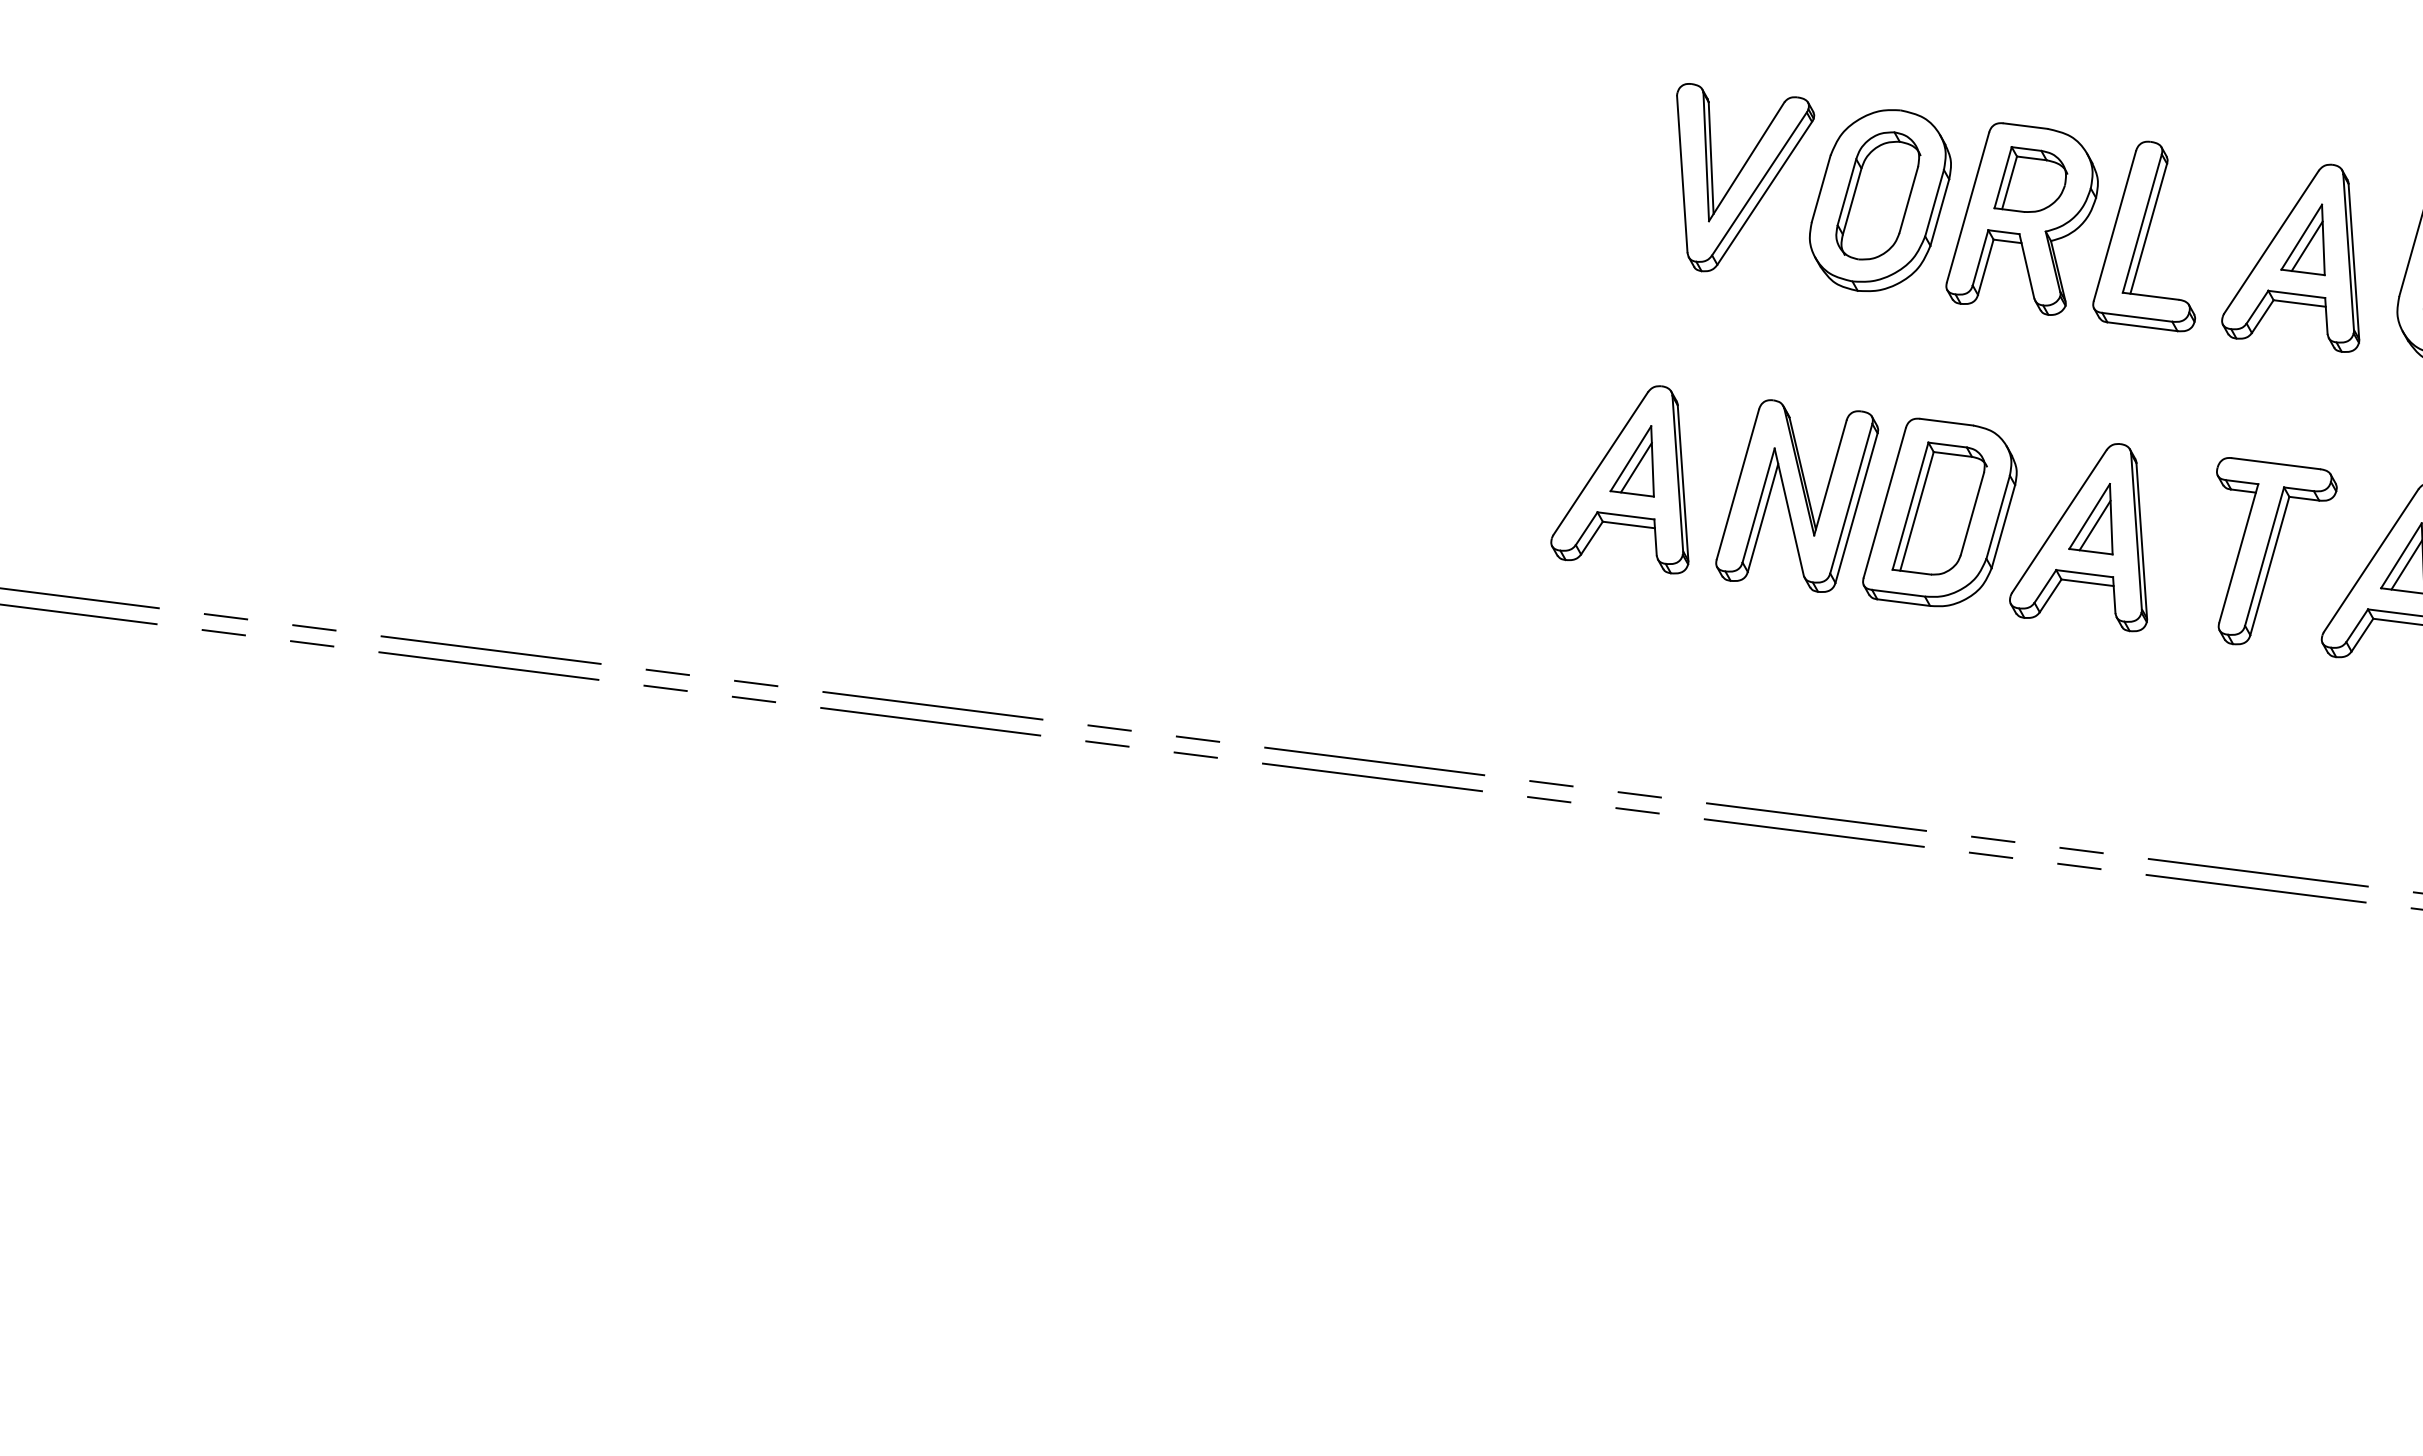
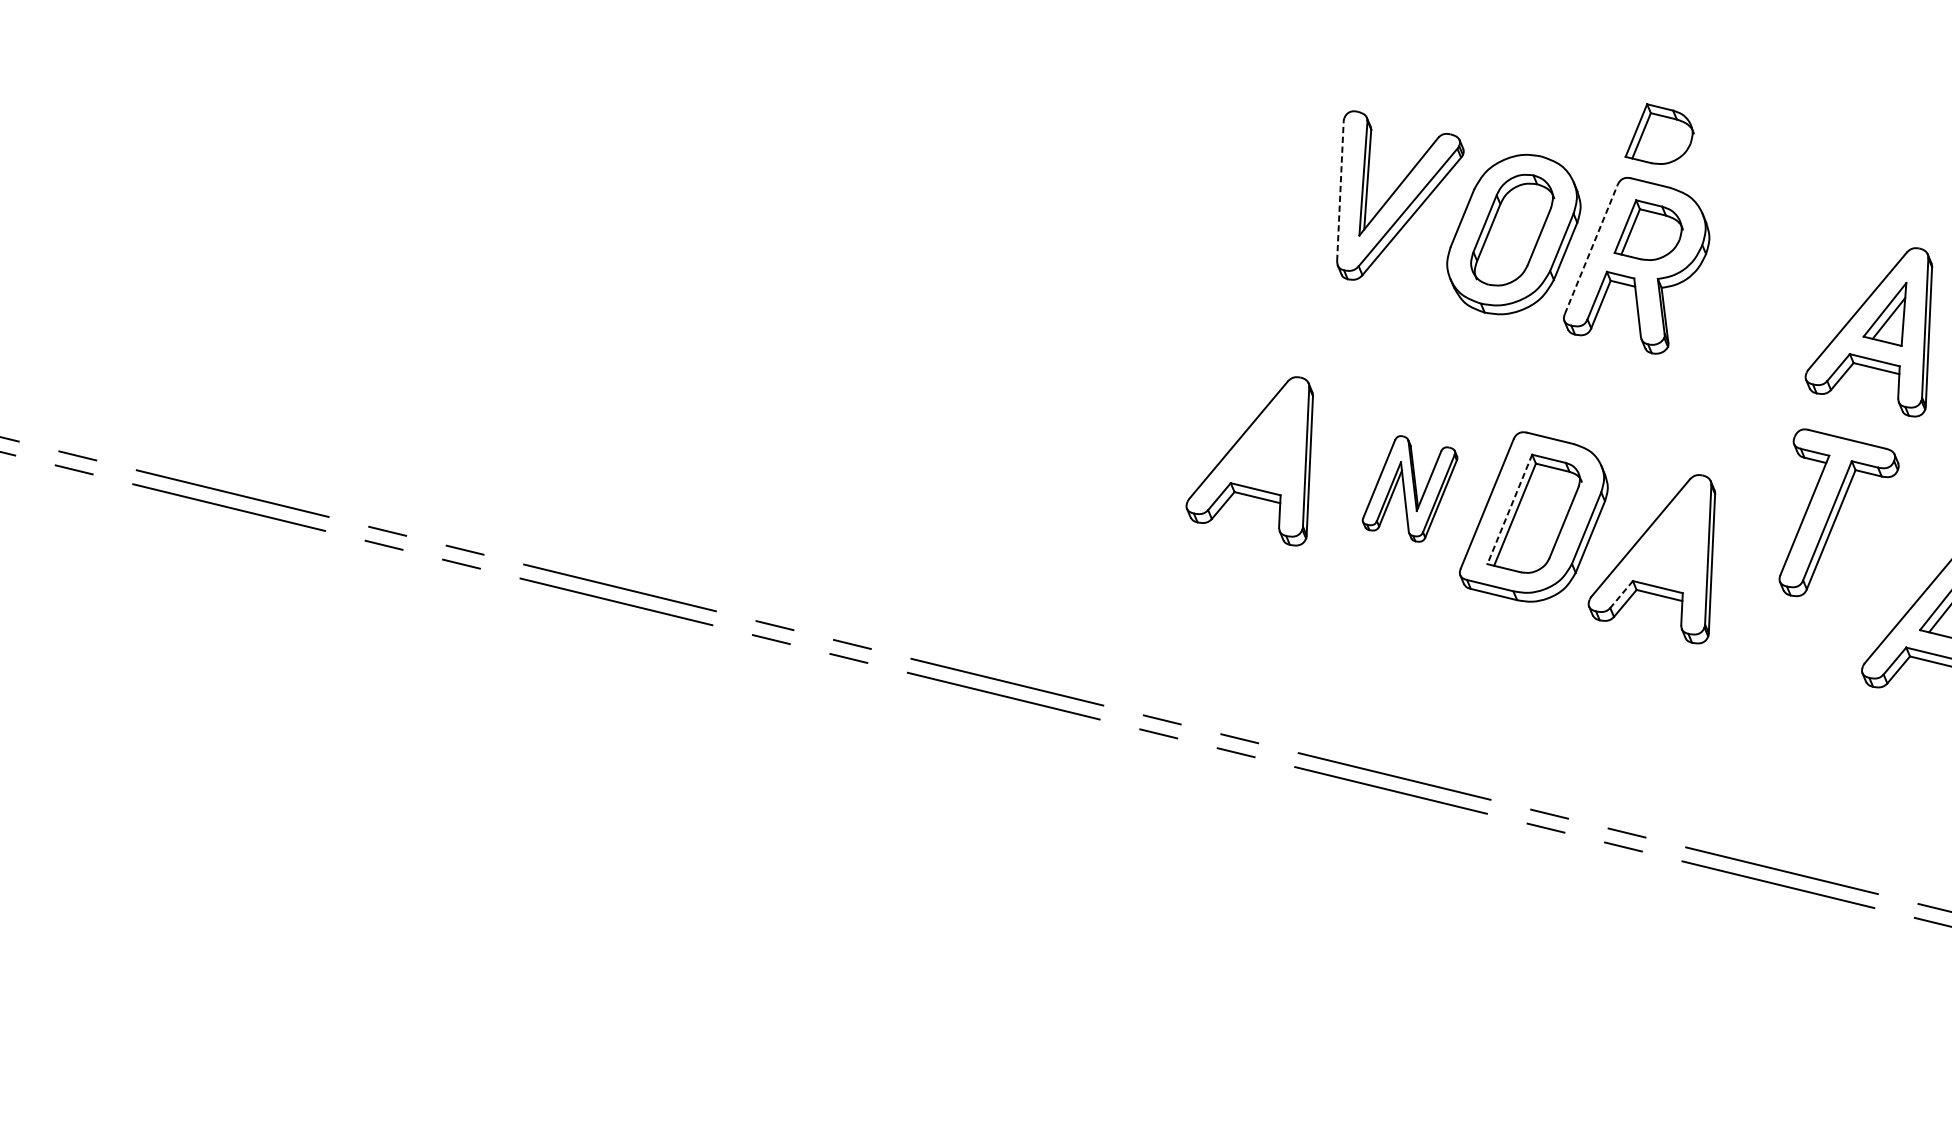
part: (2030, 71) -> (1660, 134), added
line: (1682, 173) -> (1340, 190), solid -> dashed
line: (1968, 207) -> (1591, 249), solid -> dashed
part: (2144, 236) -> (1745, 293), removed
part: (1631, 461) -> (1266, 441), removed
part: (1797, 495) -> (1410, 488), size x0.6
line: (1910, 506) -> (1509, 509), solid -> dashed
part: (2090, 519) -> (1668, 539), removed
part: (2276, 551) -> (1838, 517), moved
line: (2045, 586) -> (1621, 594), solid -> dashed

